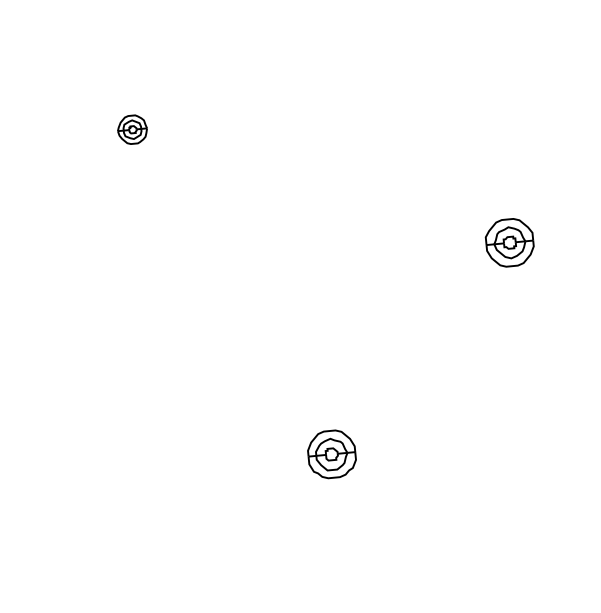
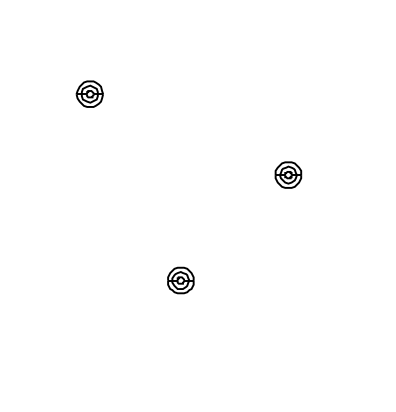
part: (132, 128) -> (89, 93), size x1.67

